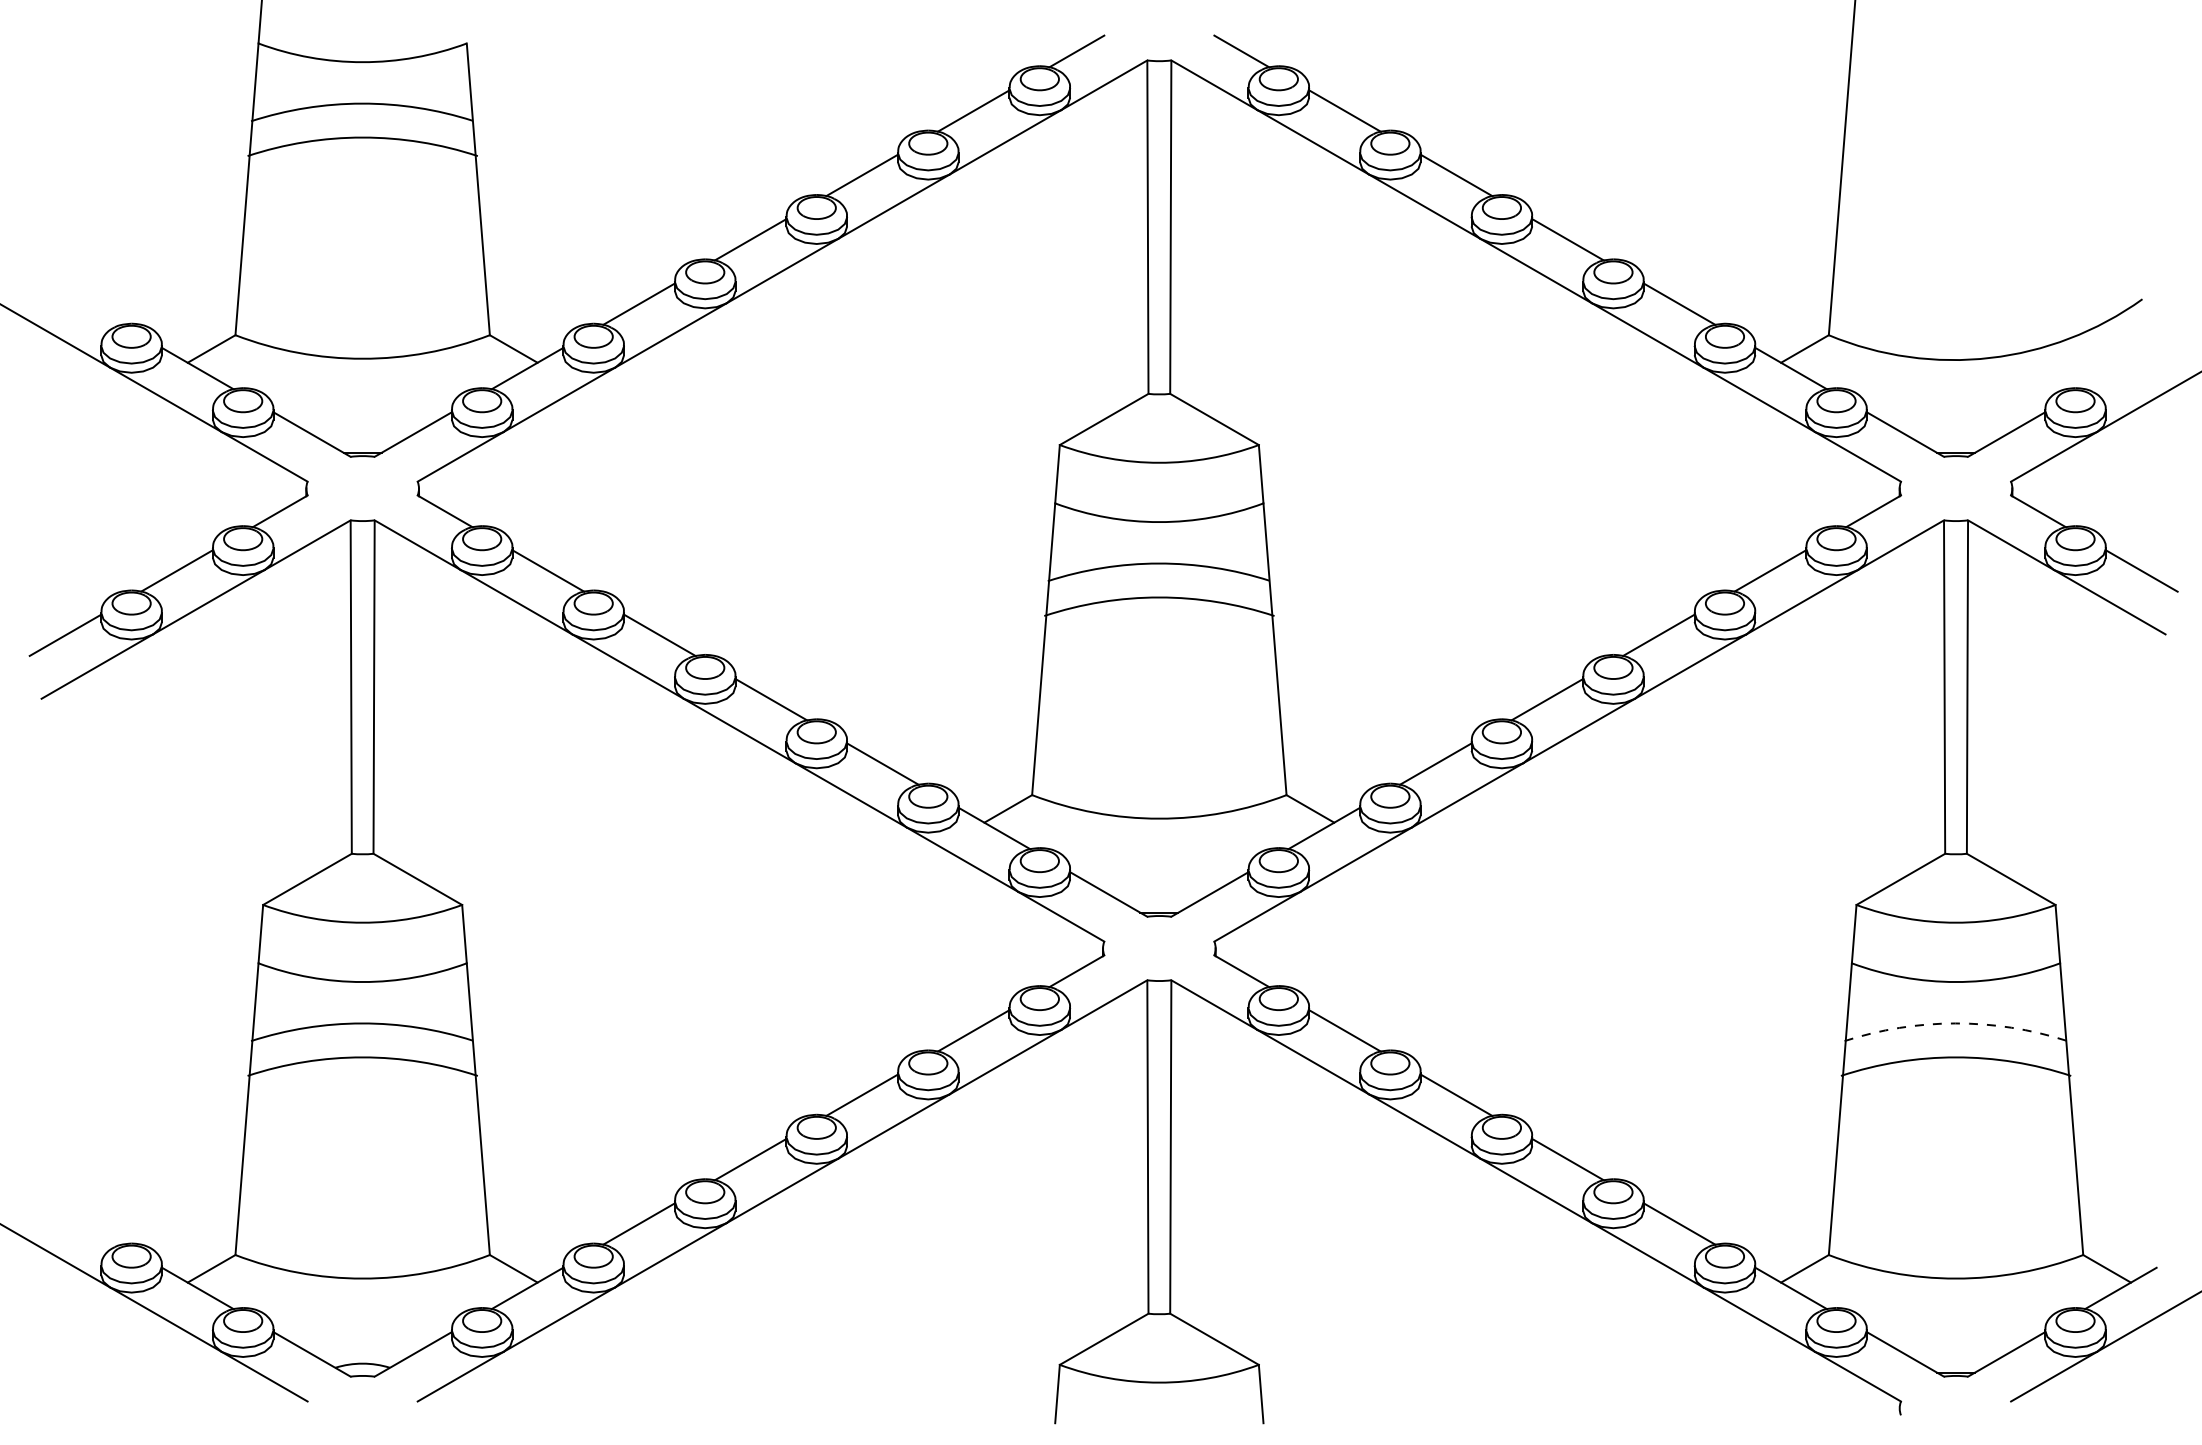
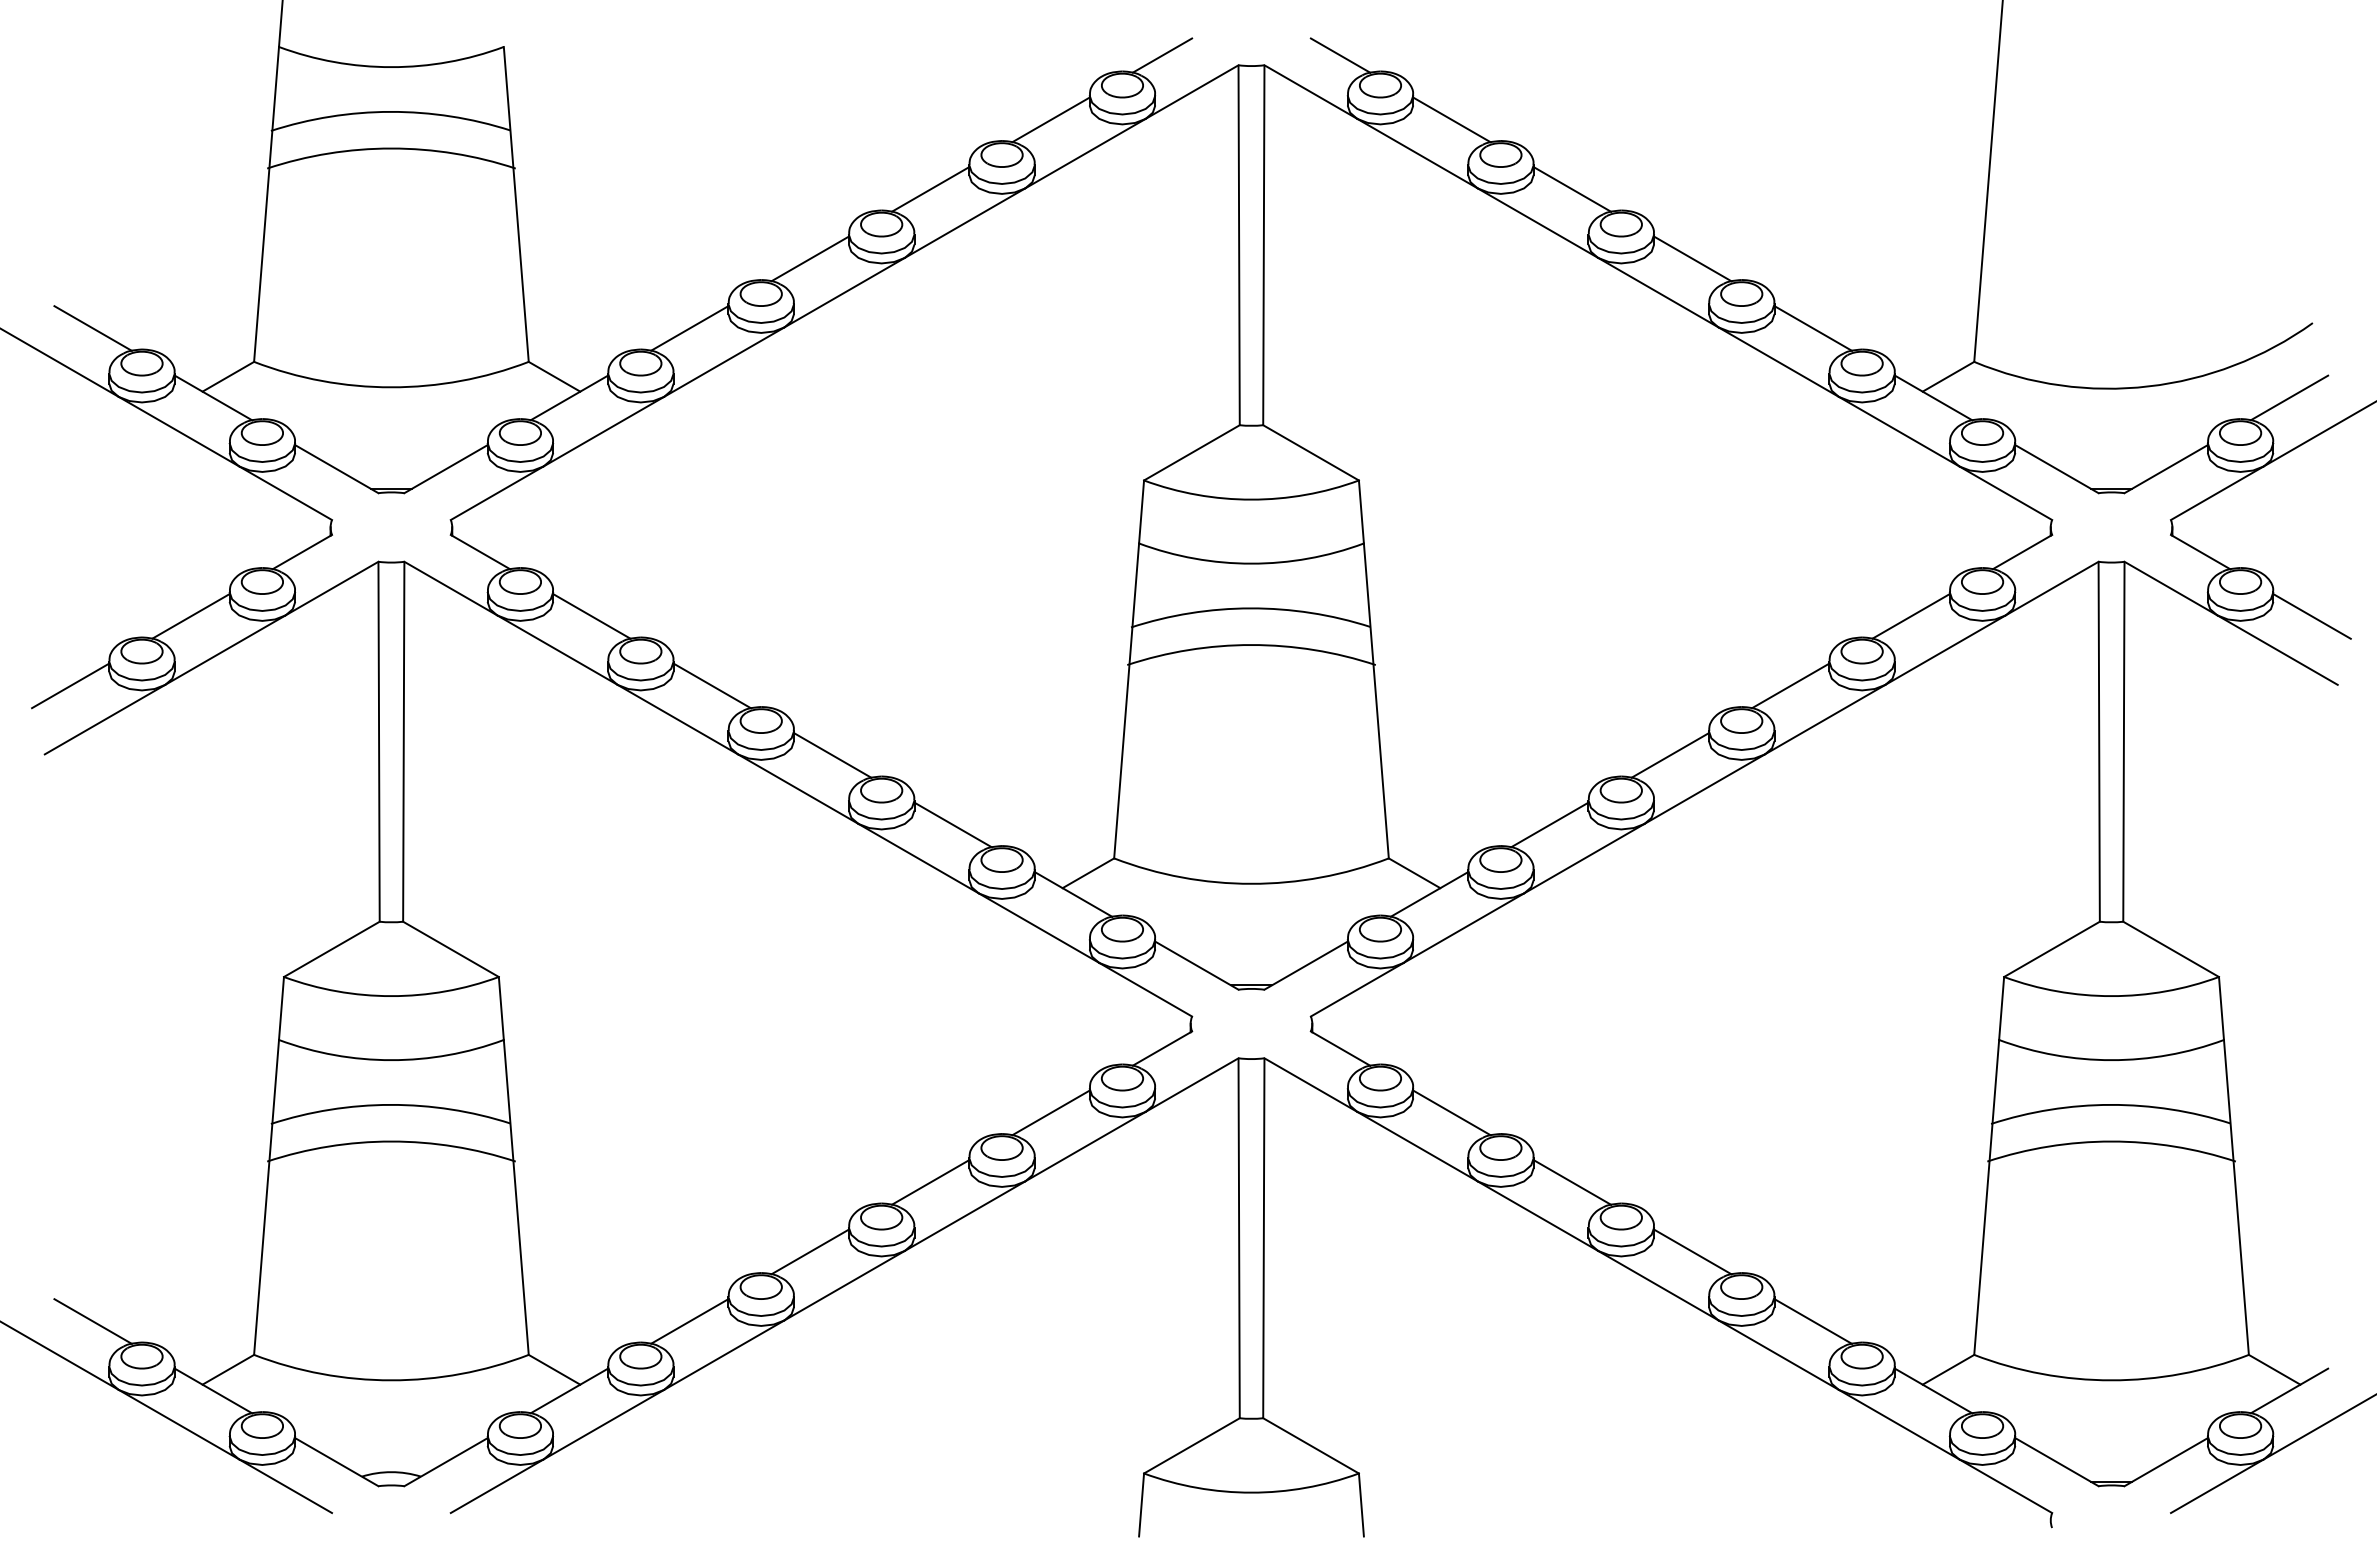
line: (85, 304) -> (92, 328), added
line: (2120, 368) -> (2289, 397), added
arc: (1955, 1023) -> (2110, 1104), dashed -> solid
line: (85, 1224) -> (92, 1321), added

